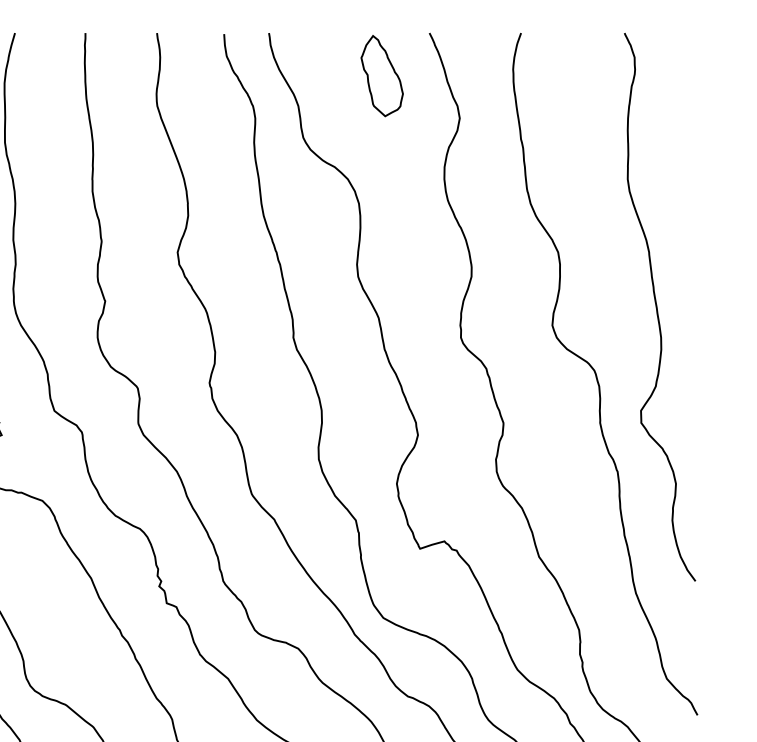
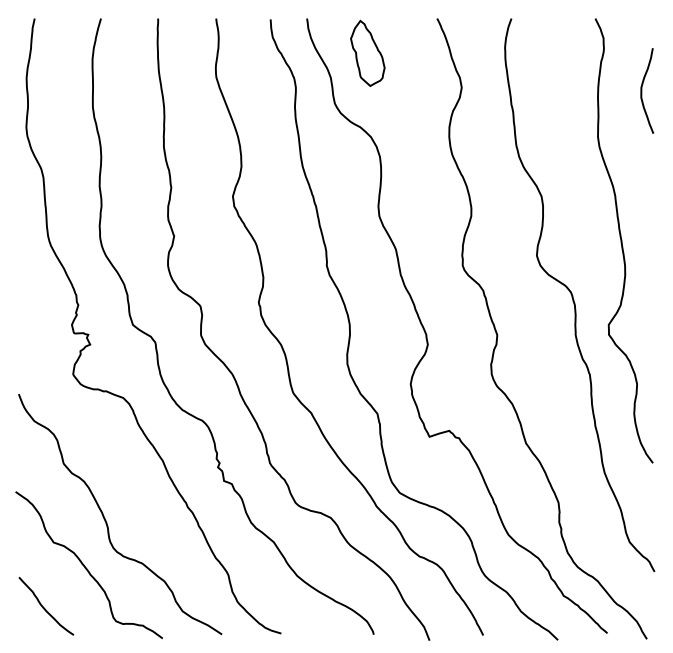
part: (381, 74) -> (367, 52), moved
curve: (682, 121) -> (642, 90), added

